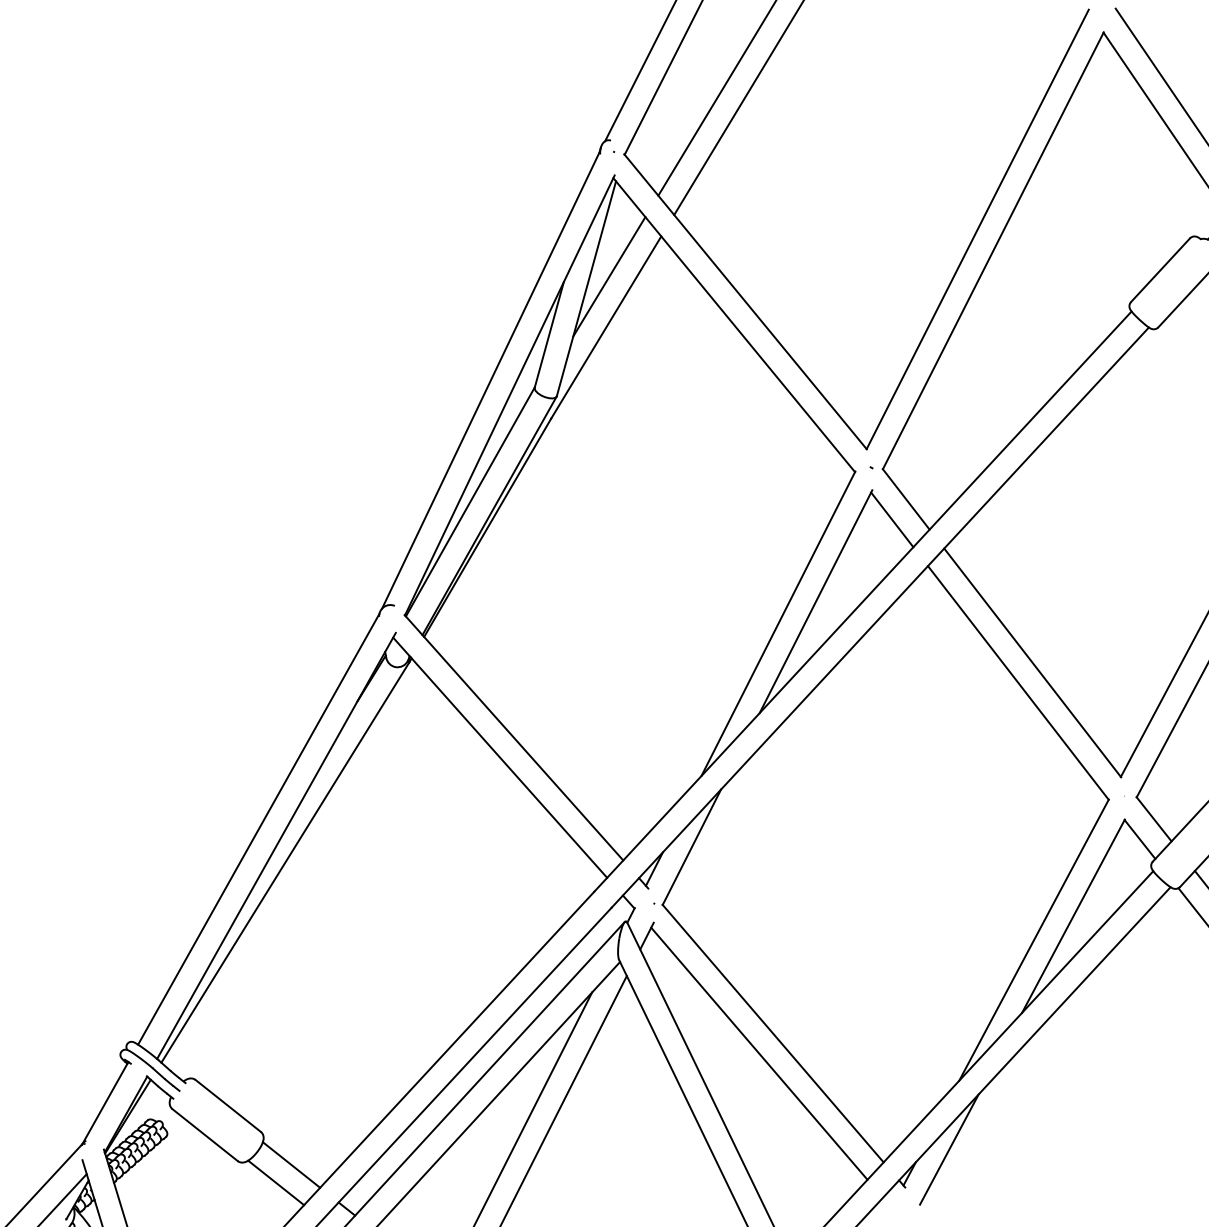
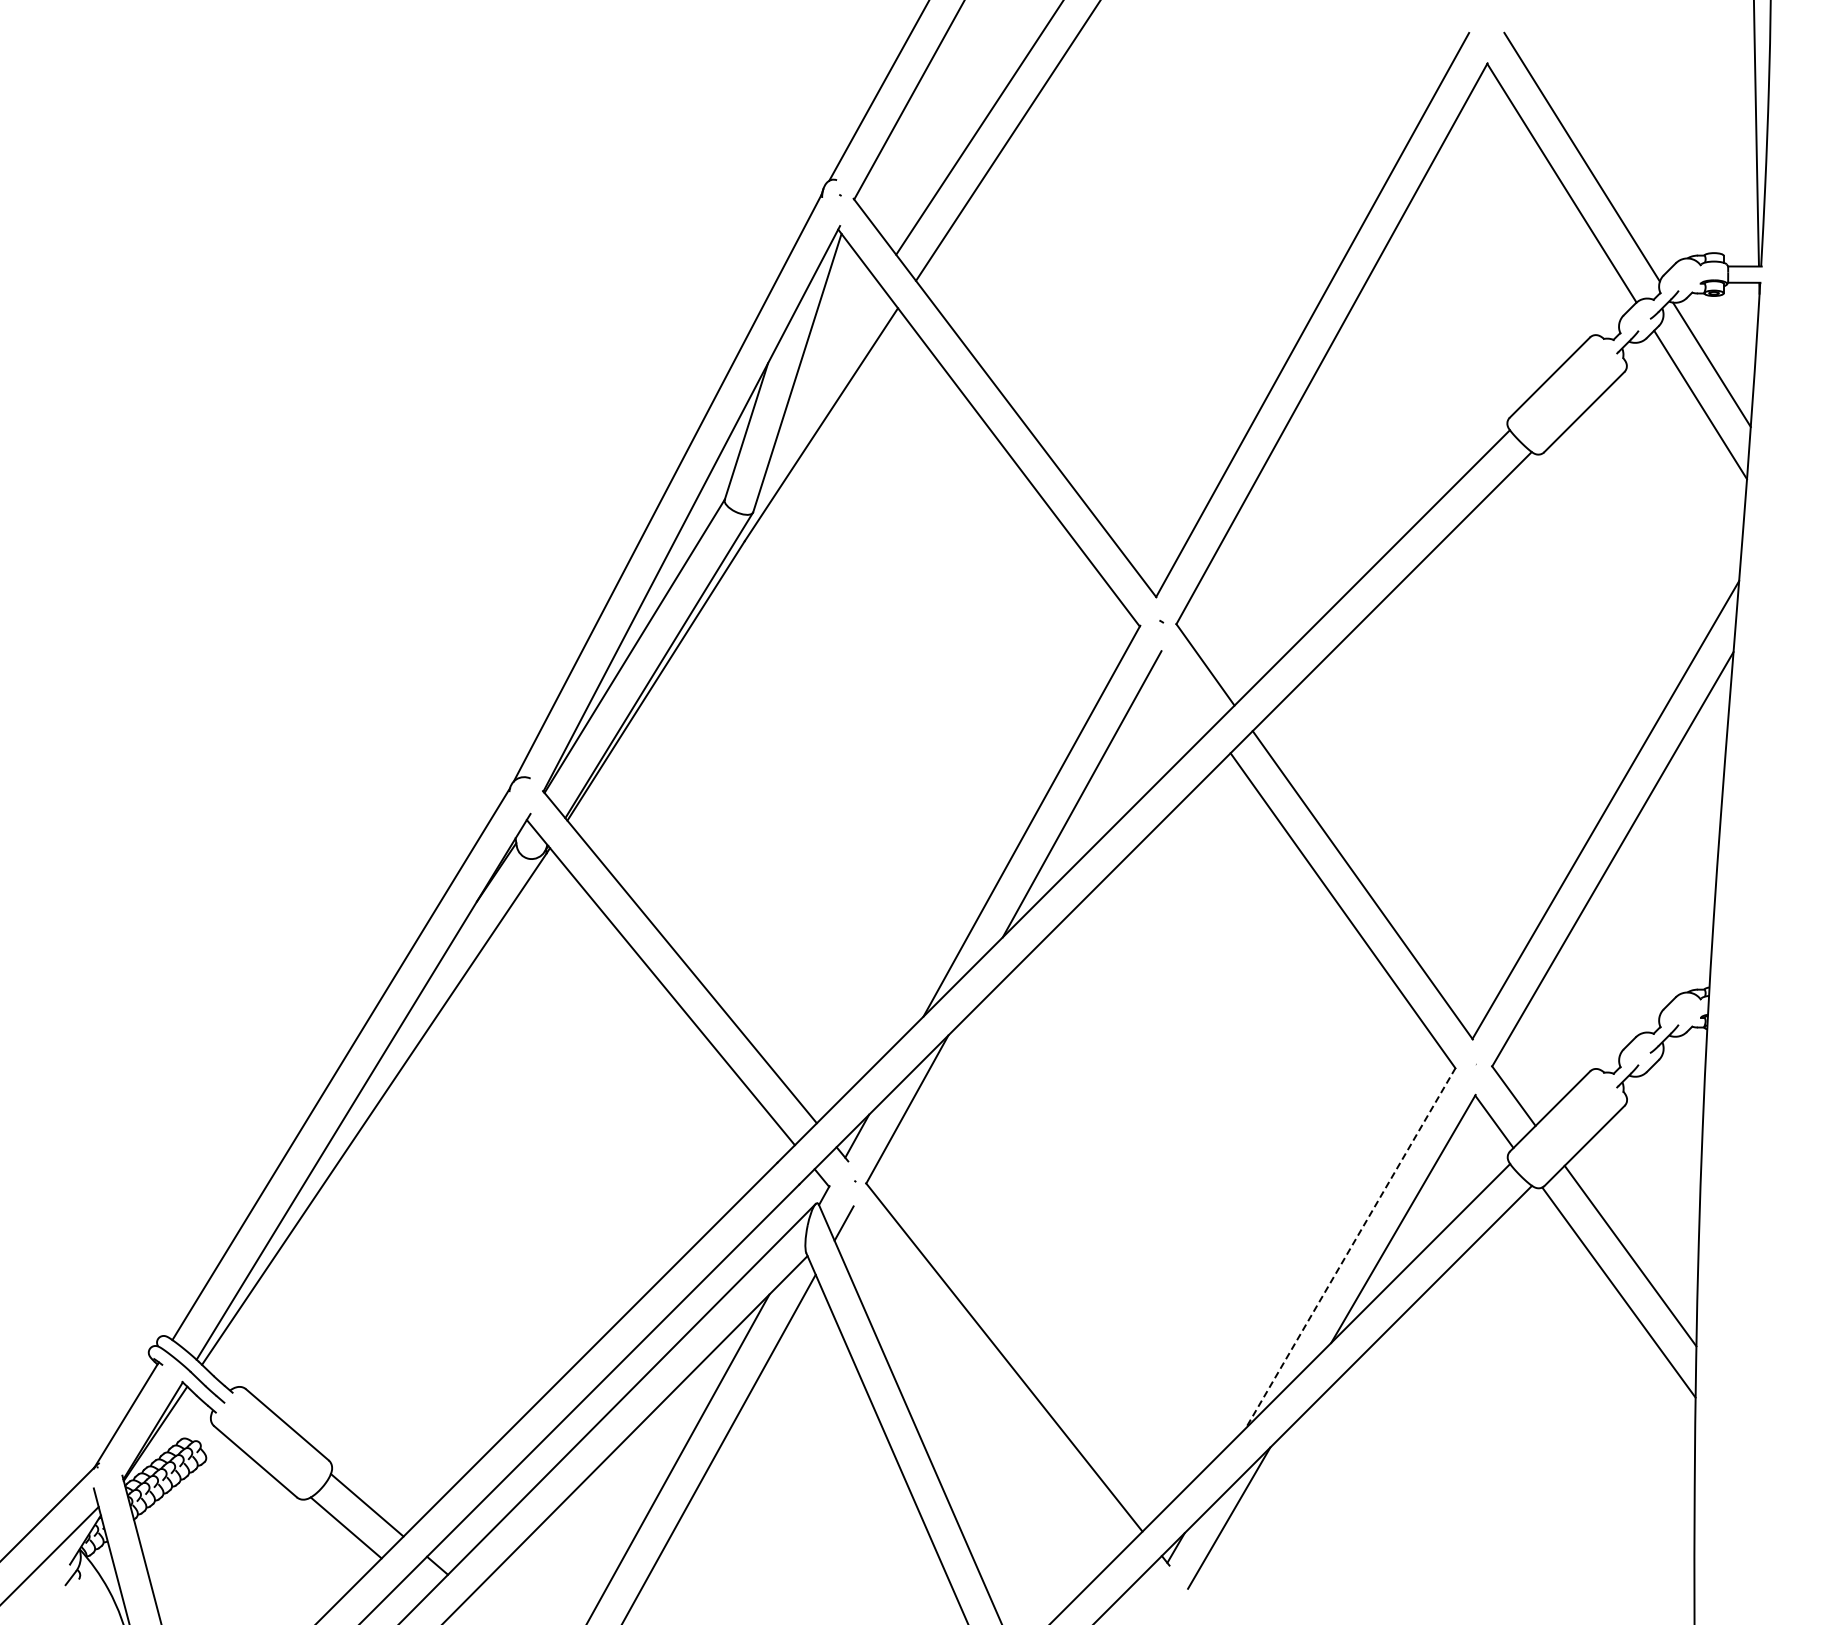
line: (608, 276) -> (827, 358), removed
line: (891, 519) -> (1185, 690), removed
line: (1033, 940) -> (1350, 1248), solid -> dashed
line: (759, 1053) -> (985, 1382), removed

